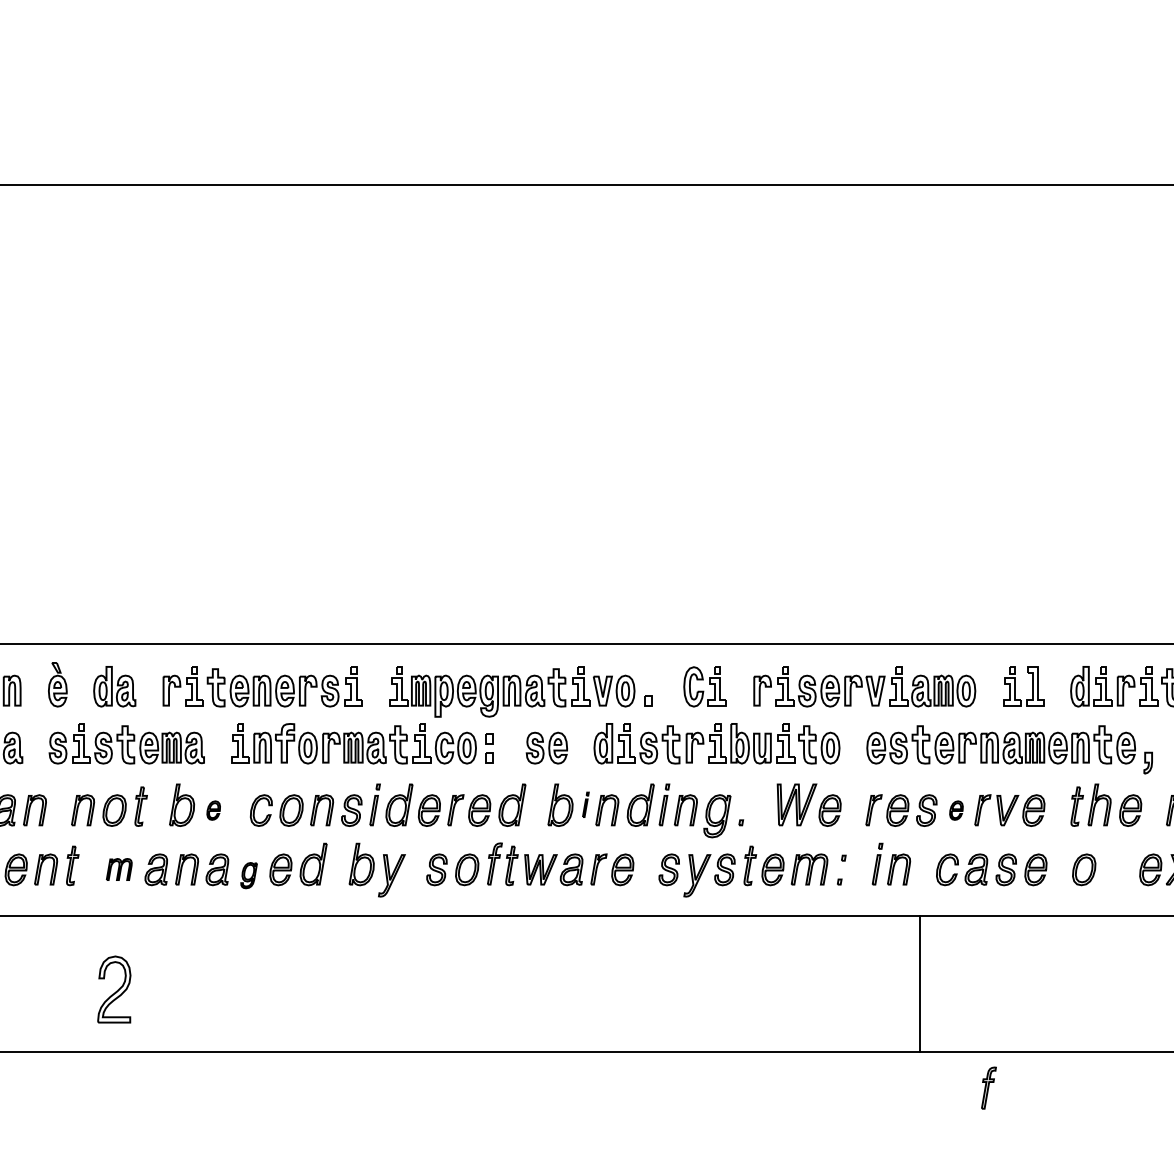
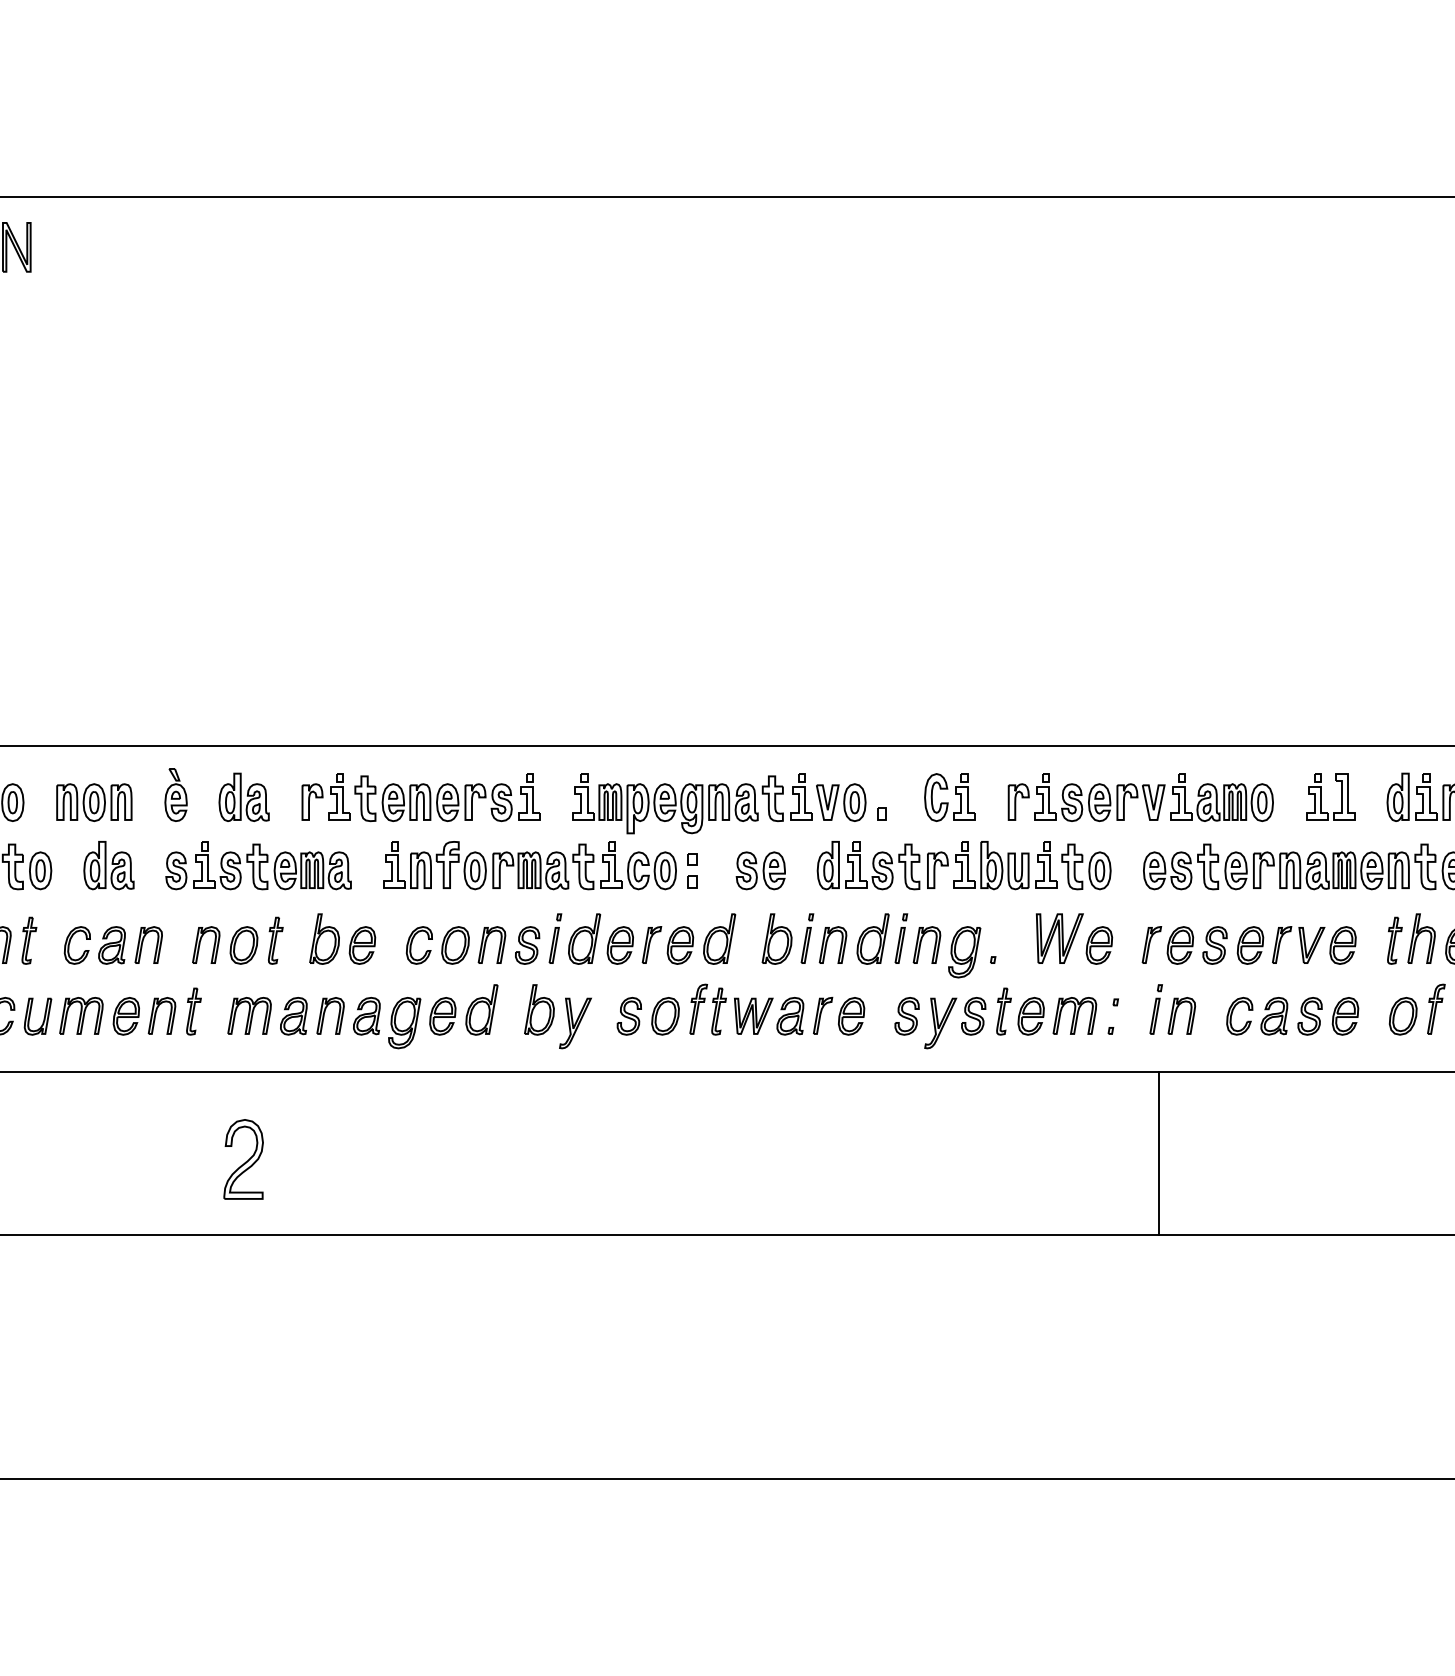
part: (585, 804) -> (807, 938), size x1.67
part: (213, 810) -> (362, 945), size x1.67
part: (956, 810) -> (1250, 945), size x1.67
part: (119, 869) -> (249, 1015), size x1.43
part: (248, 875) -> (404, 1023), size x1.67
line: (919, 983) -> (1158, 1152), moved
part: (989, 1087) -> (1436, 1008), moved

